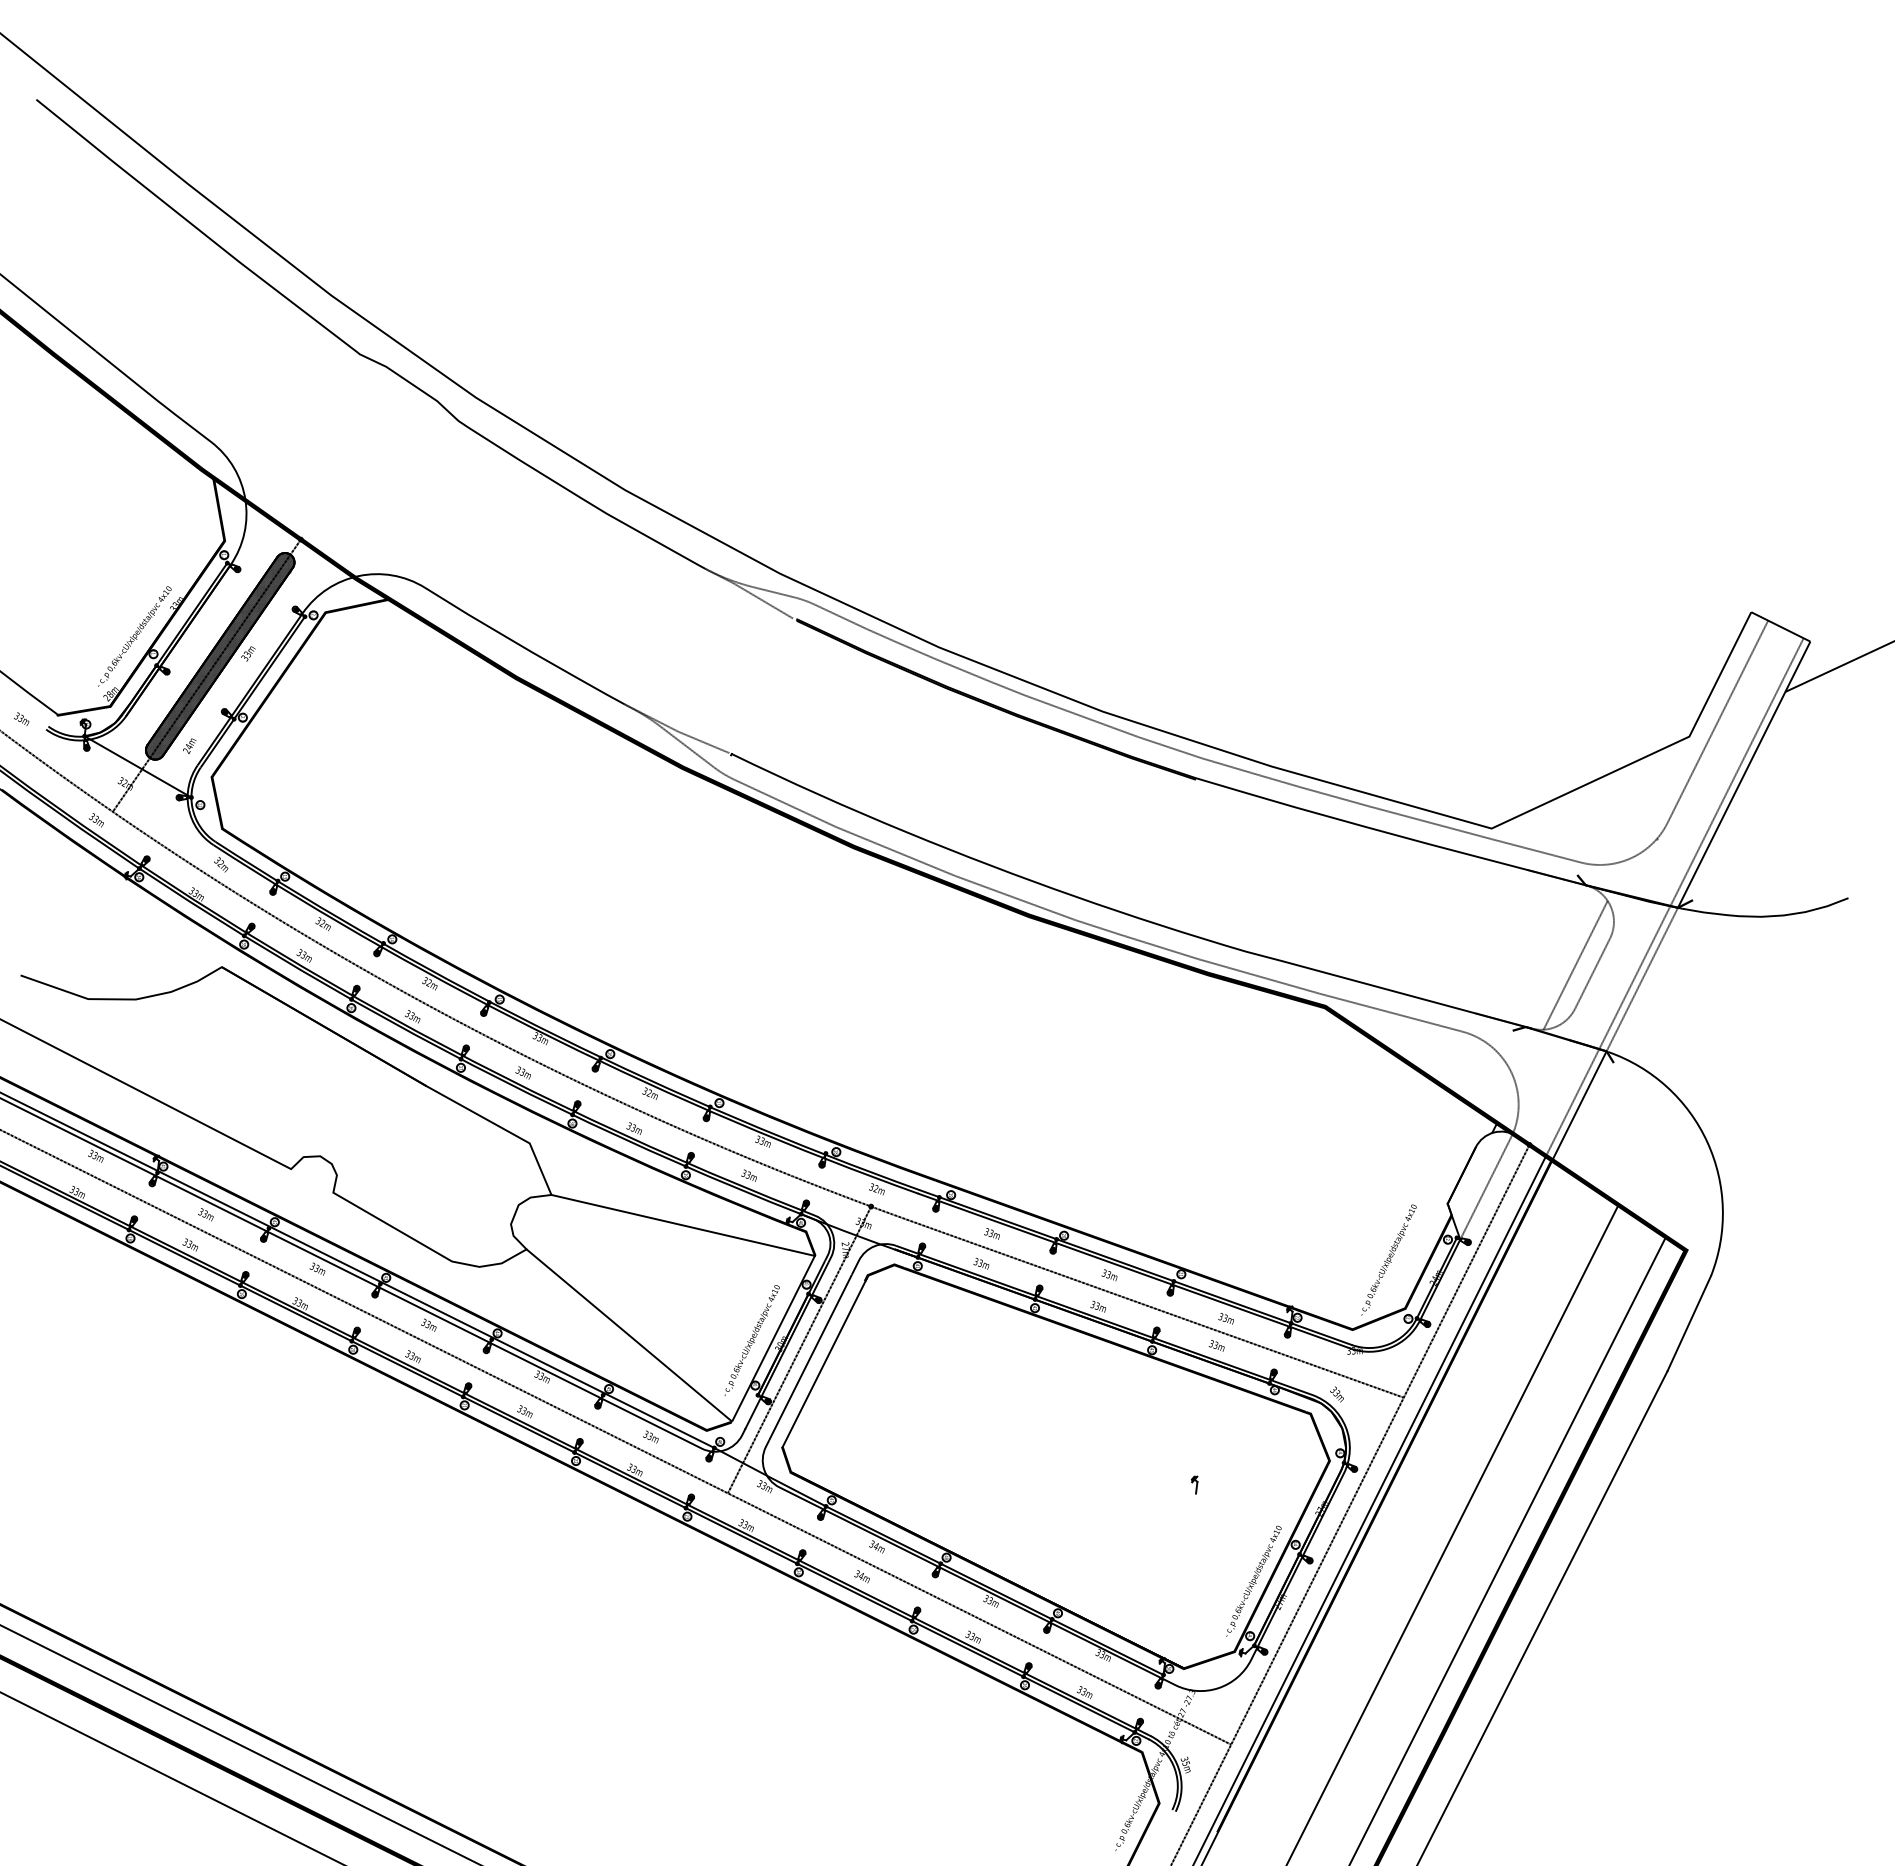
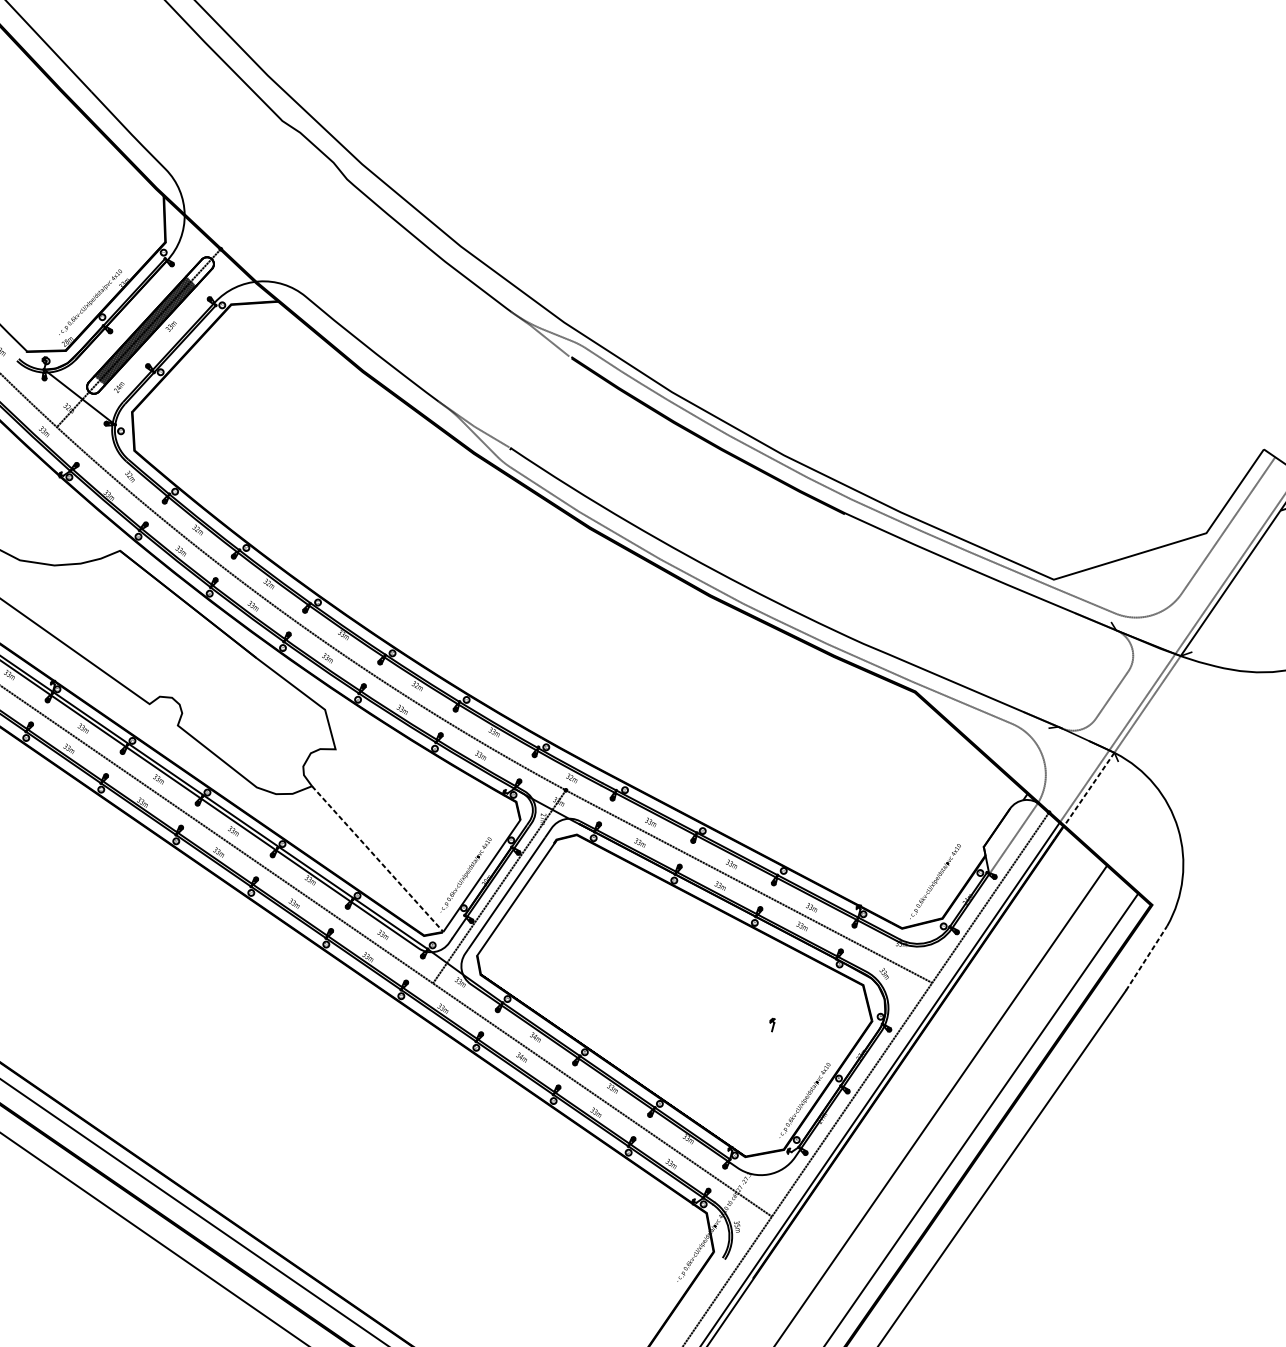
hatch: (276, 573) -> (199, 271), removed
hatch: (157, 747) -> (95, 385), removed
line: (1575, 964) -> (1100, 686), removed
line: (1579, 1105) -> (1089, 789), solid -> dashed
line: (682, 1224) -> (427, 784), removed
line: (1689, 1323) -> (1146, 958), solid -> dashed
line: (629, 1335) -> (377, 859), solid -> dashed

